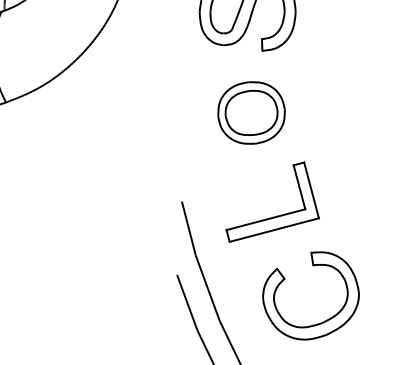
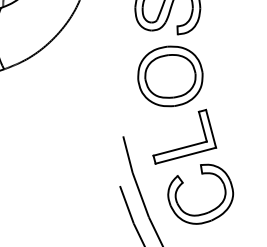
part: (251, 113) -> (170, 76), size x1.43
part: (312, 266) -> (201, 174), moved

